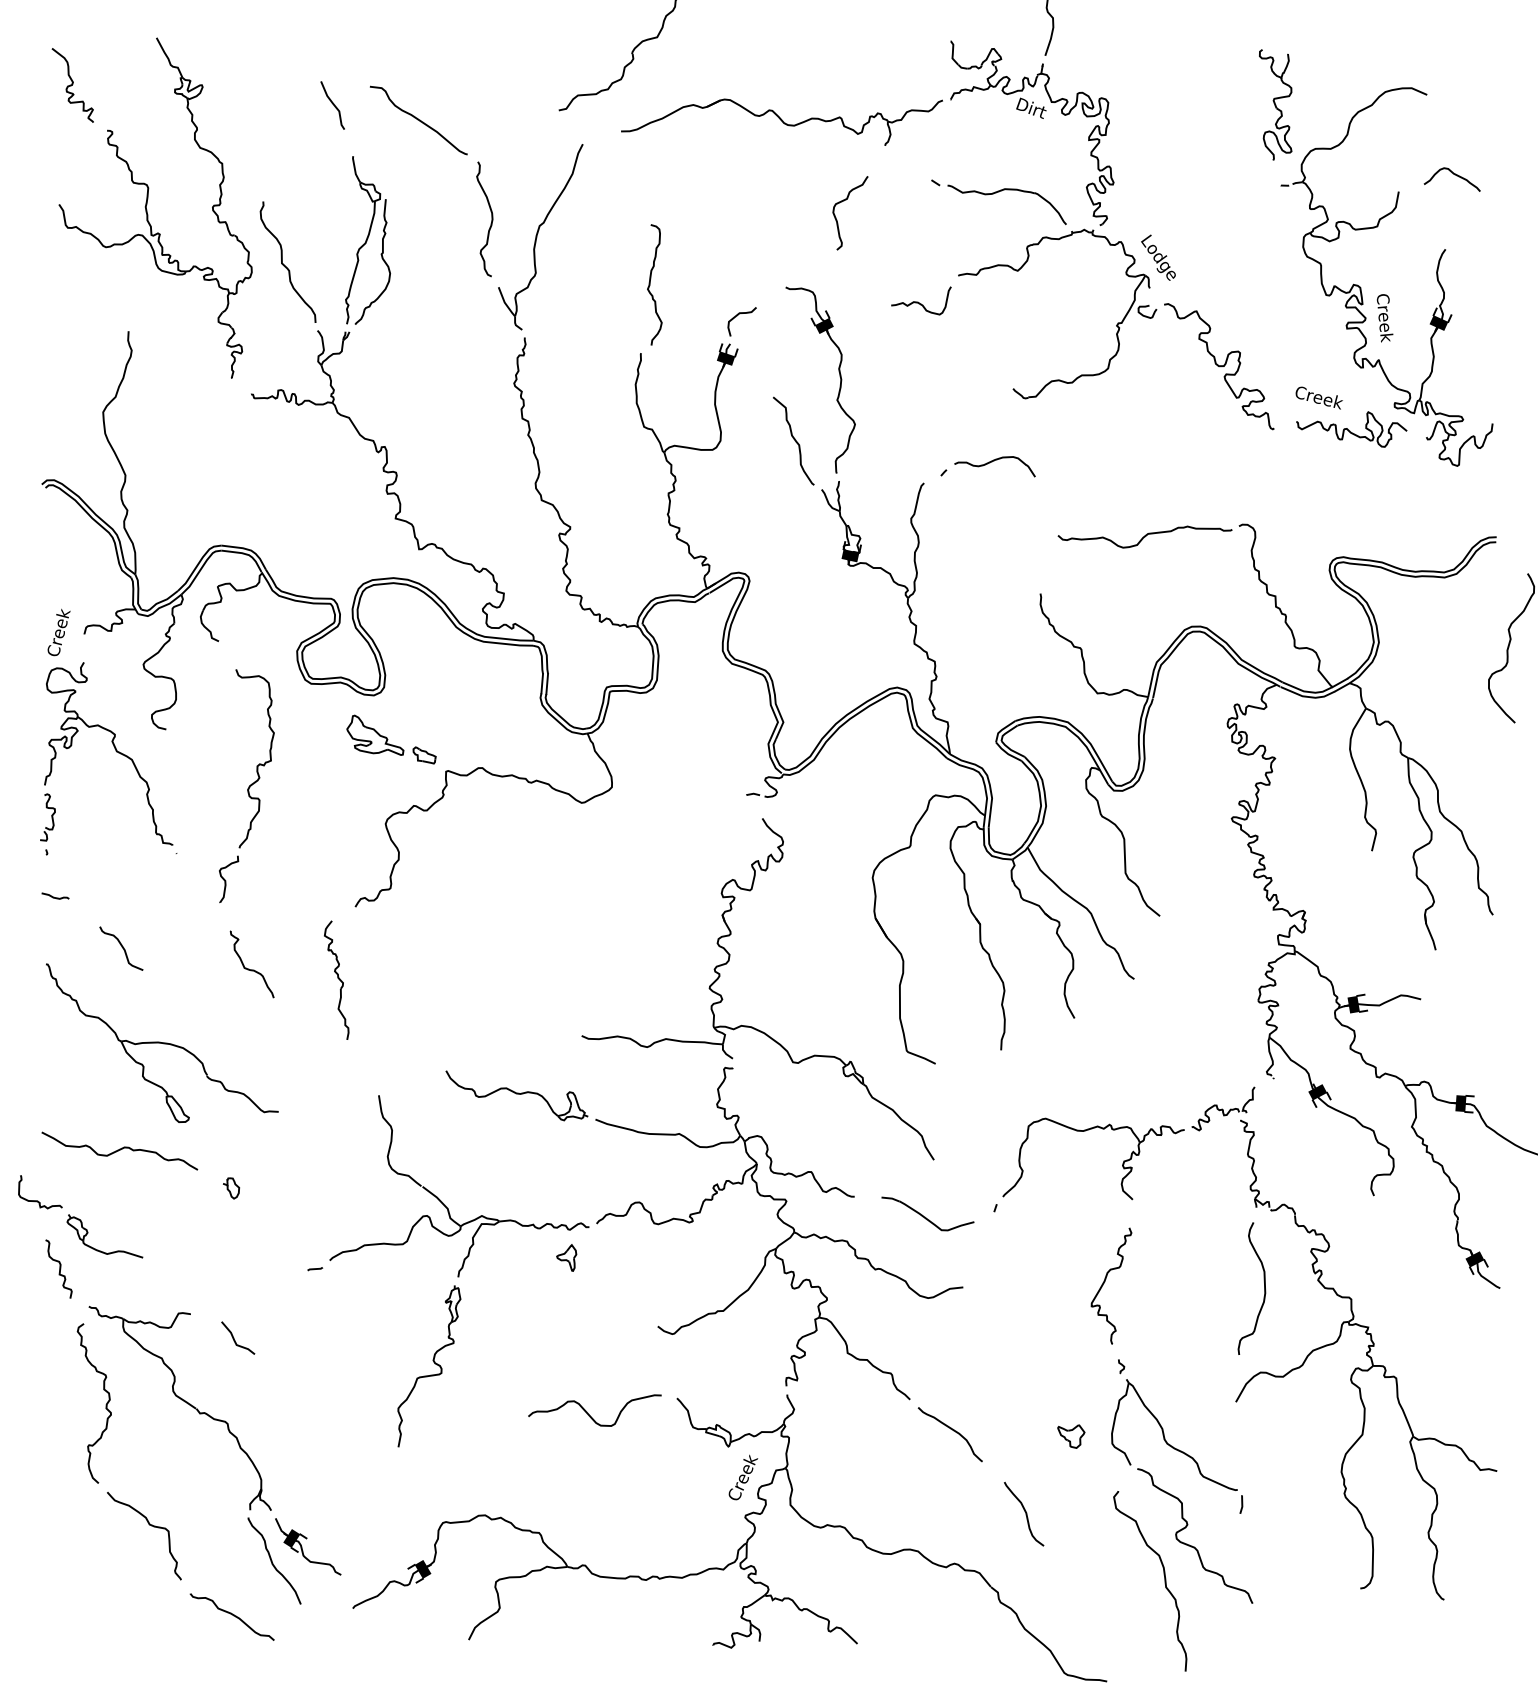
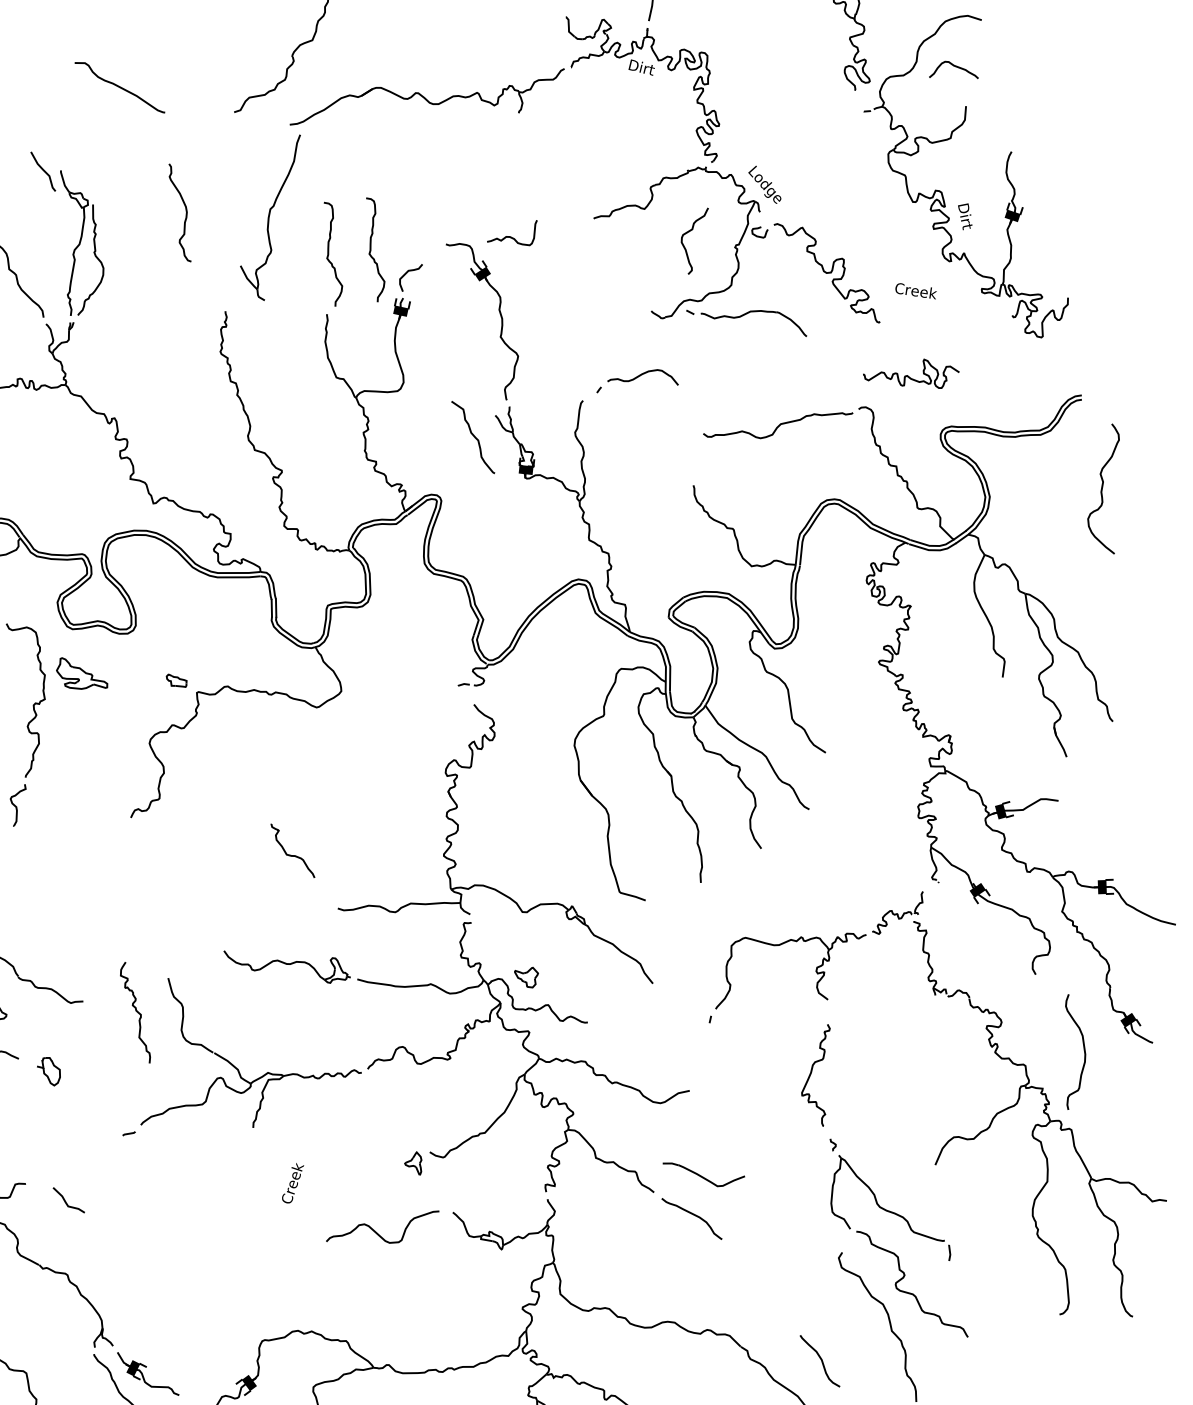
curve: (332, 104) -> (42, 170), moved
curve: (418, 120) -> (119, 87), moved
curve: (1454, 175) -> (954, 67), moved
part: (996, 193) -> (743, 316), moved
curve: (844, 201) -> (690, 231), moved
part: (540, 237) -> (272, 219), moved
curve: (699, 284) -> (371, 249), added
curve: (919, 302) -> (511, 236), moved
text: (1384, 318) -> (965, 216), Creek -> Dirt
part: (1351, 429) -> (911, 376), moved
curve: (793, 439) -> (472, 436), moved
part: (375, 734) -> (81, 672), moved
curve: (249, 968) -> (290, 854), moved
part: (336, 979) -> (134, 1012), moved
part: (231, 1188) -> (49, 1071), size x1.6
part: (927, 1213) -> (703, 1173), moved
part: (566, 1257) -> (413, 1163), moved
curve: (1264, 1288) -> (1084, 1050), moved
part: (429, 1366) -> (236, 1207), removed
part: (1071, 1436) -> (527, 978), moved
text: (743, 1477) -> (293, 1183), moved
curve: (1025, 1513) -> (821, 1360), moved

